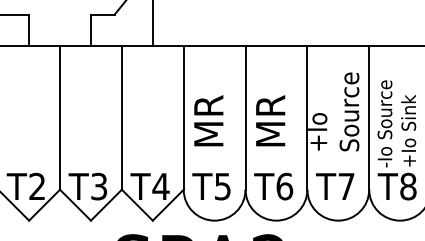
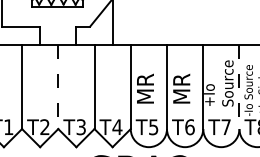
line: (60, 118) -> (58, 87), solid -> dashed
line: (369, 118) -> (239, 87), solid -> dashed

